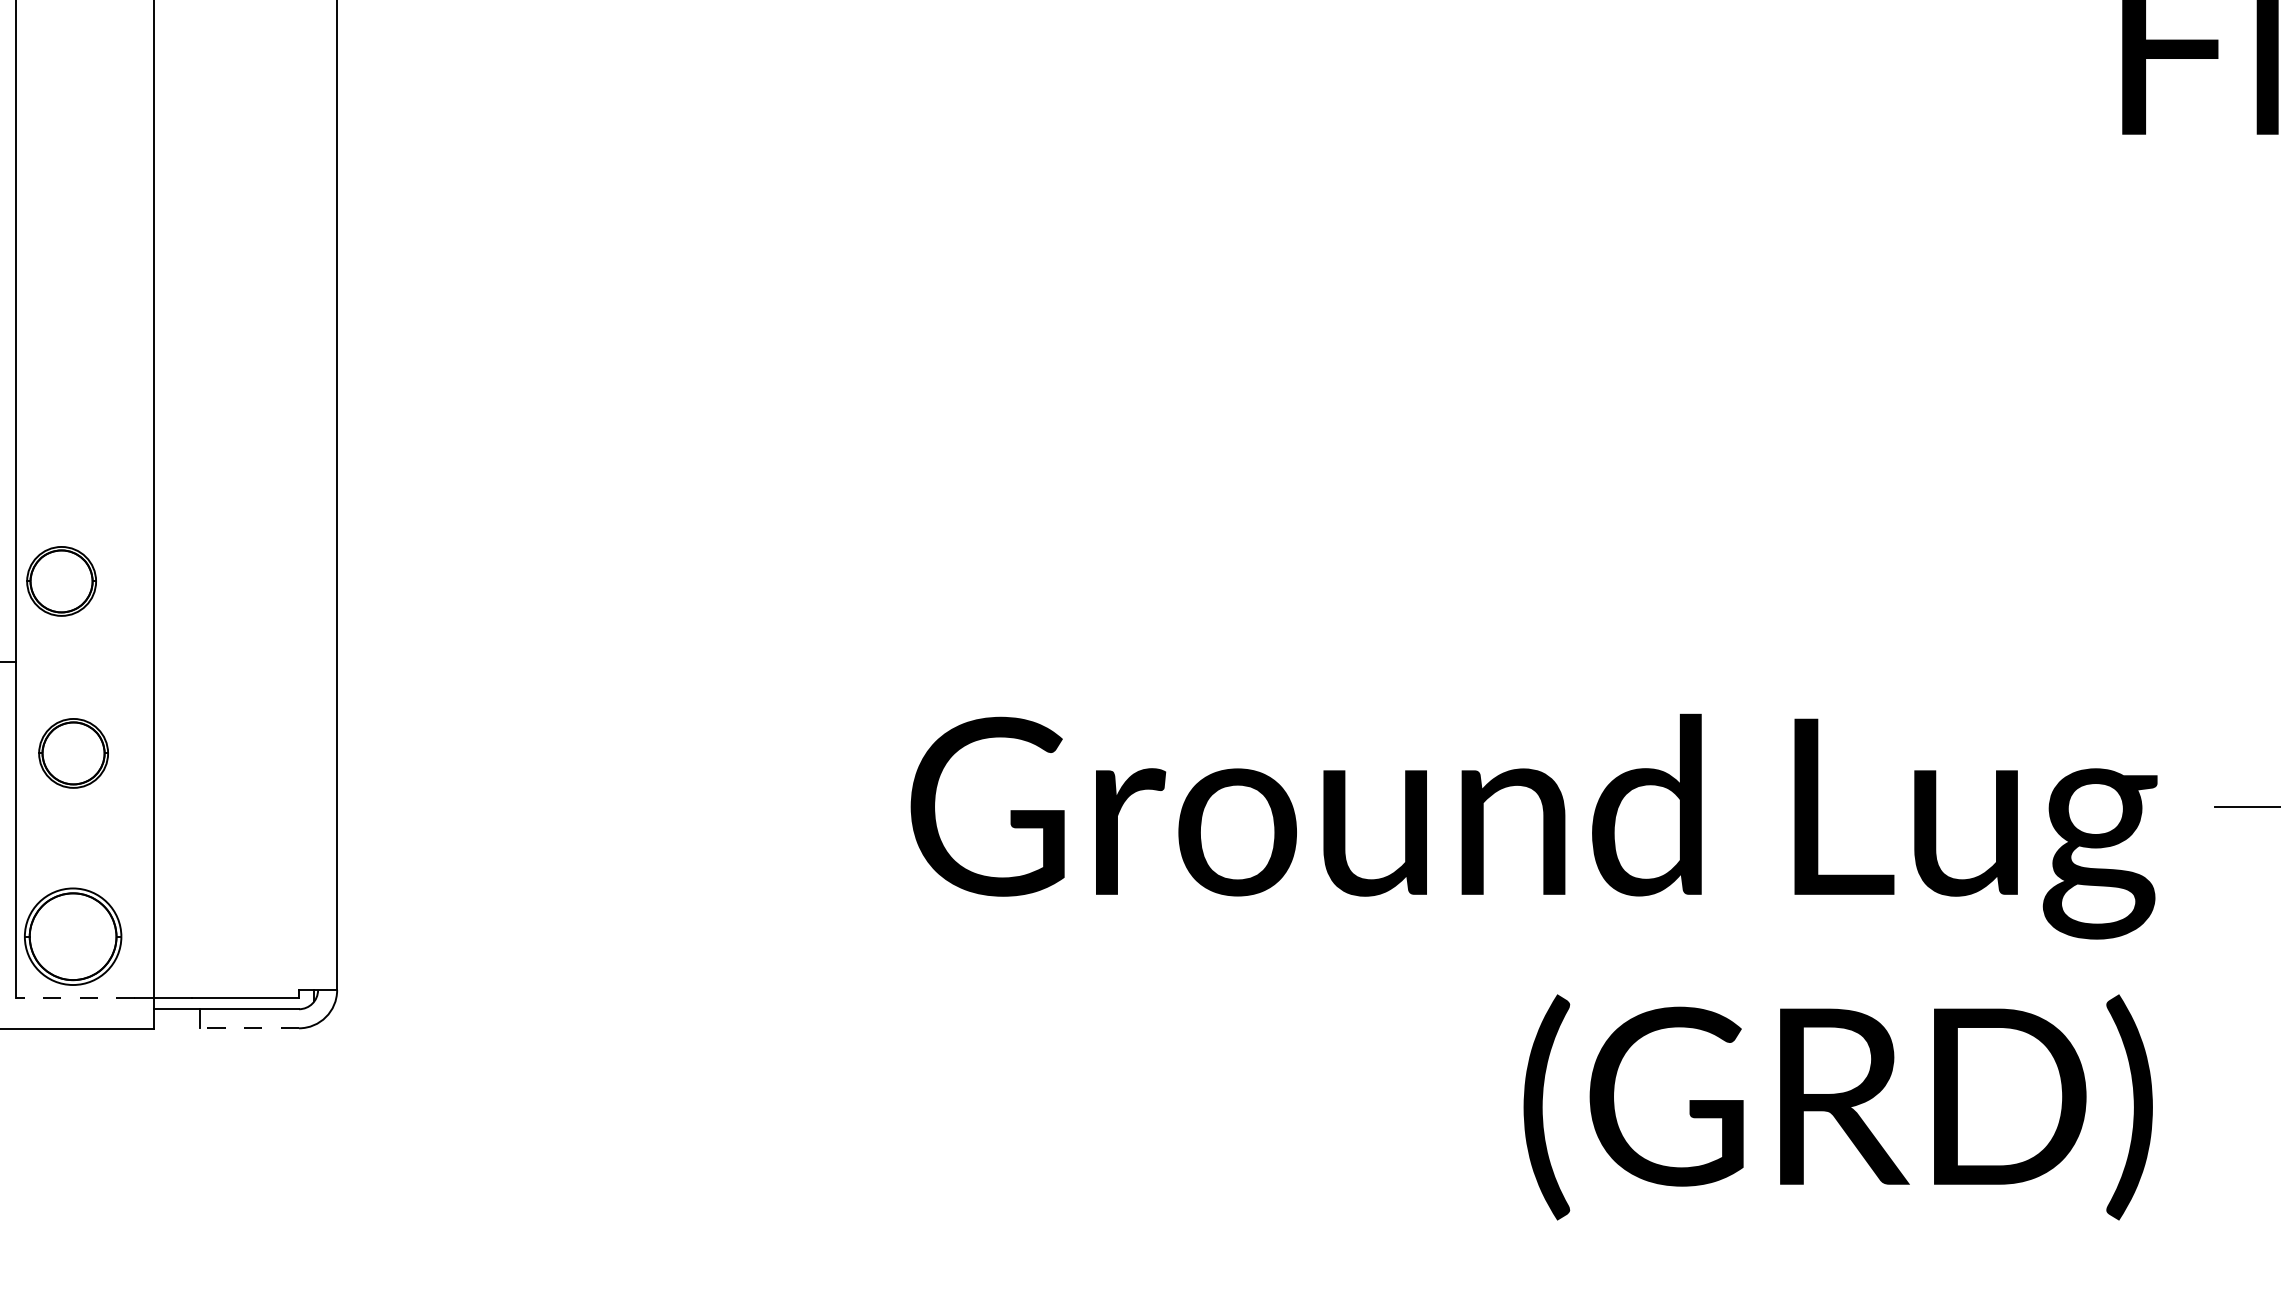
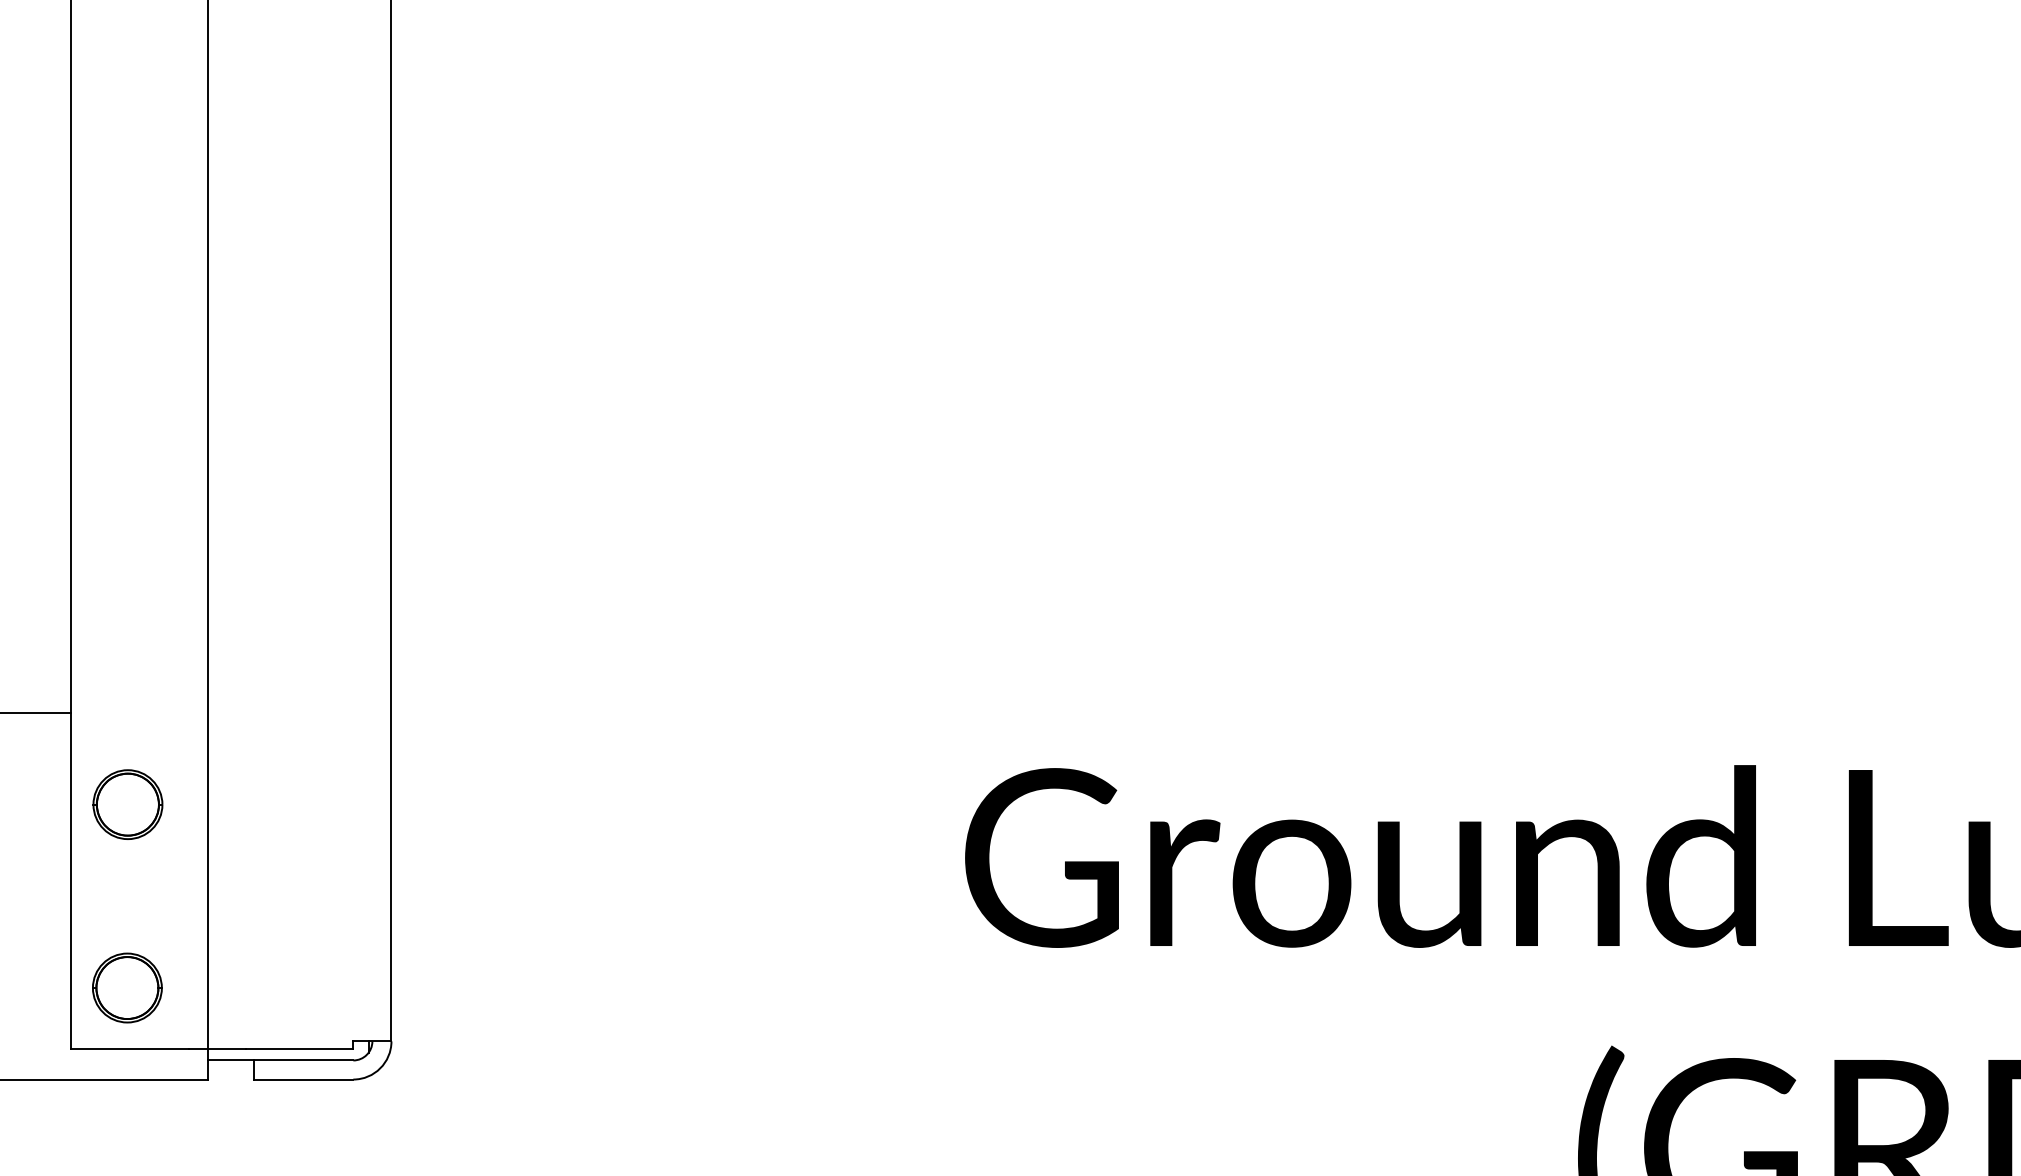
part: (61, 581) -> (115, 632), removed
part: (72, 936) -> (126, 987), size x0.71
line: (74, 997) -> (128, 1048), dashed -> solid
line: (249, 1028) -> (303, 1079), dashed -> solid

